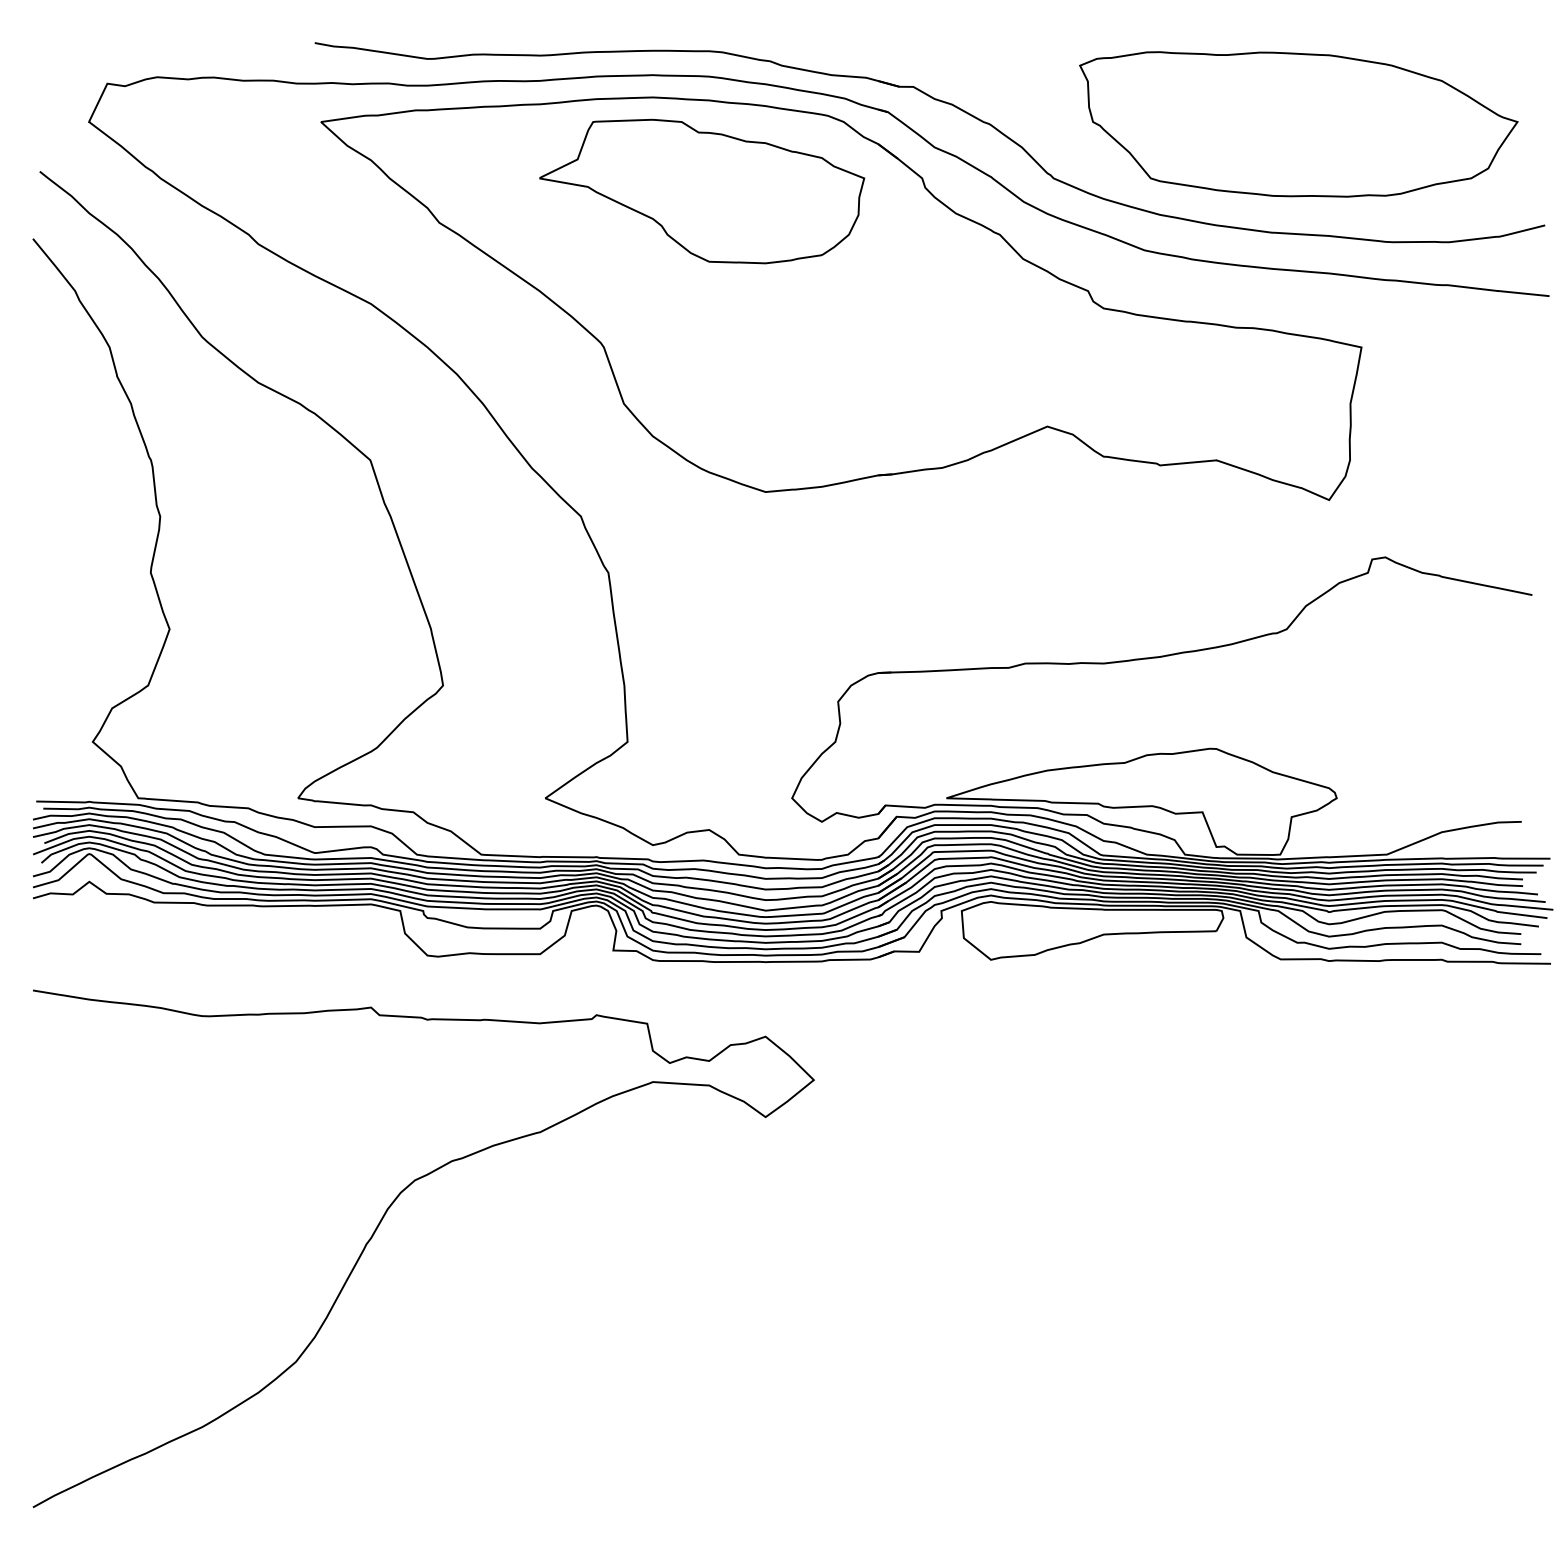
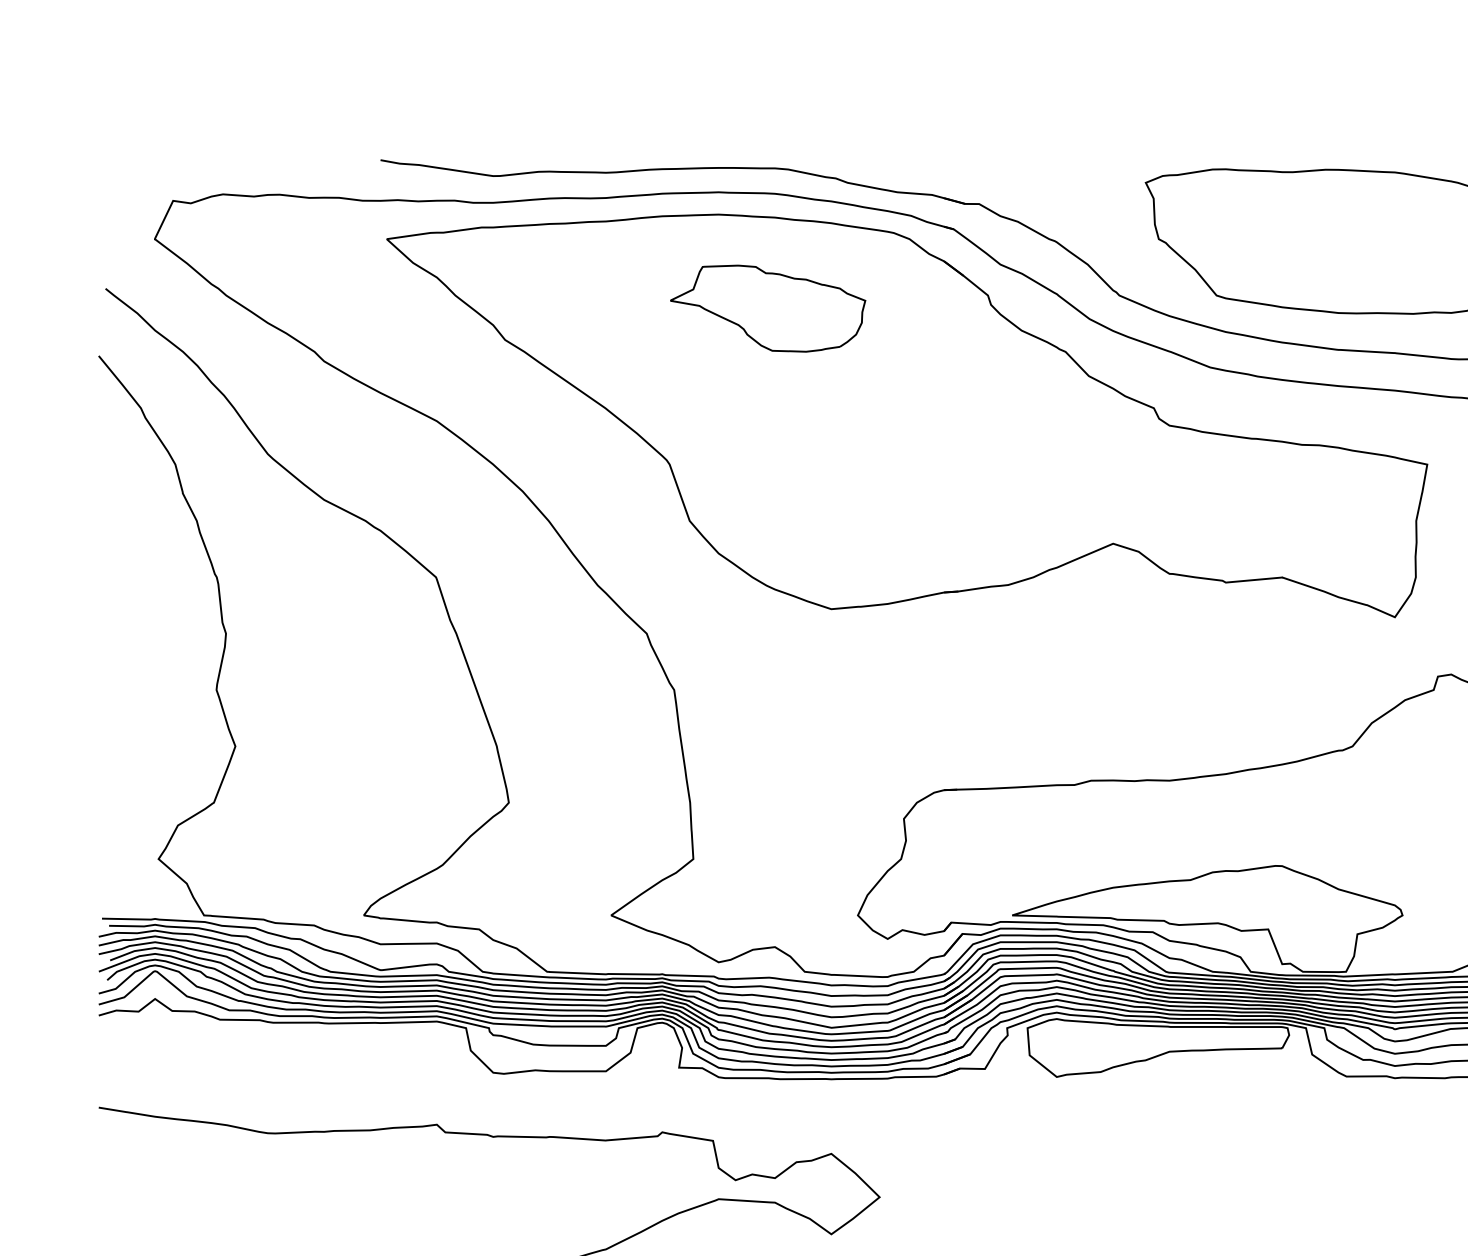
part: (702, 191) -> (768, 308), size x0.6

